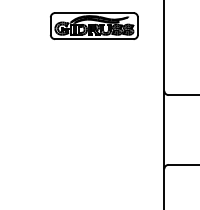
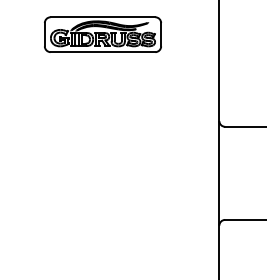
part: (94, 25) -> (102, 34), moved

